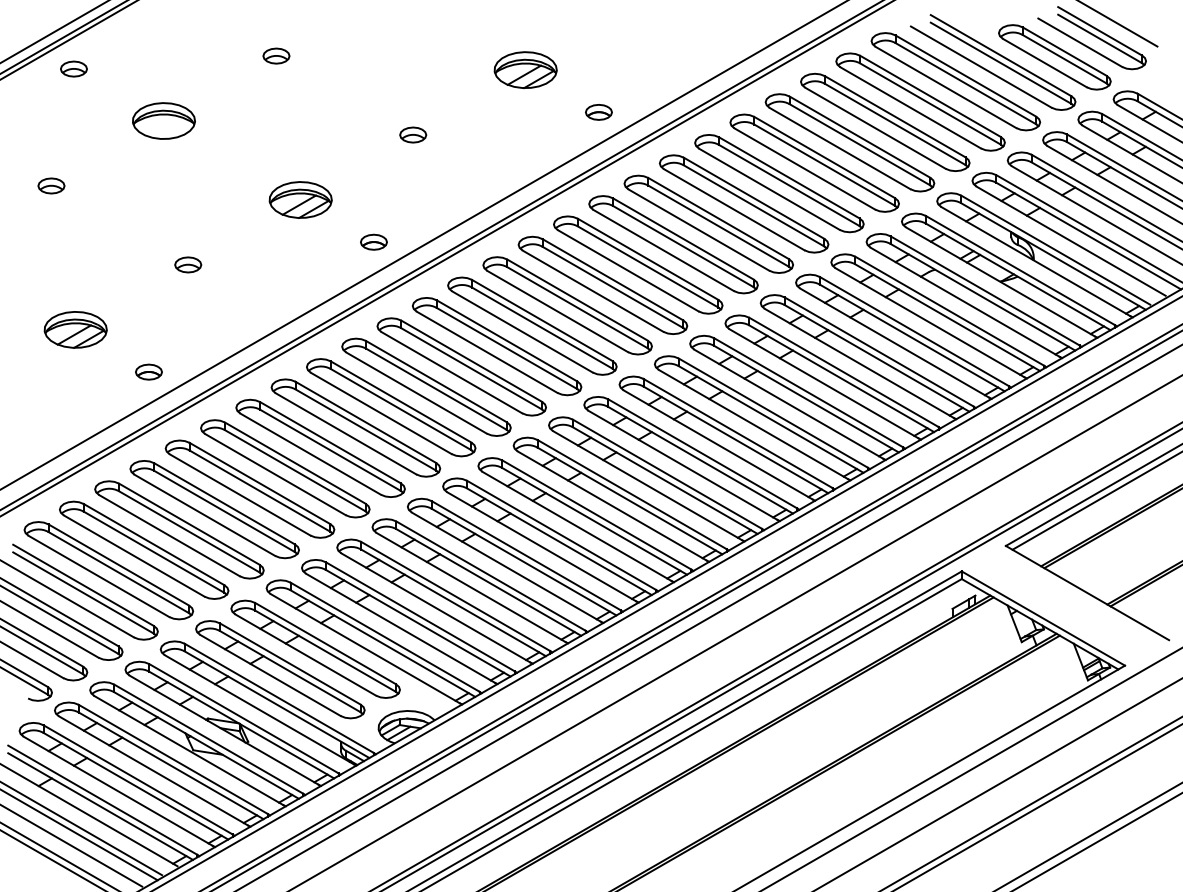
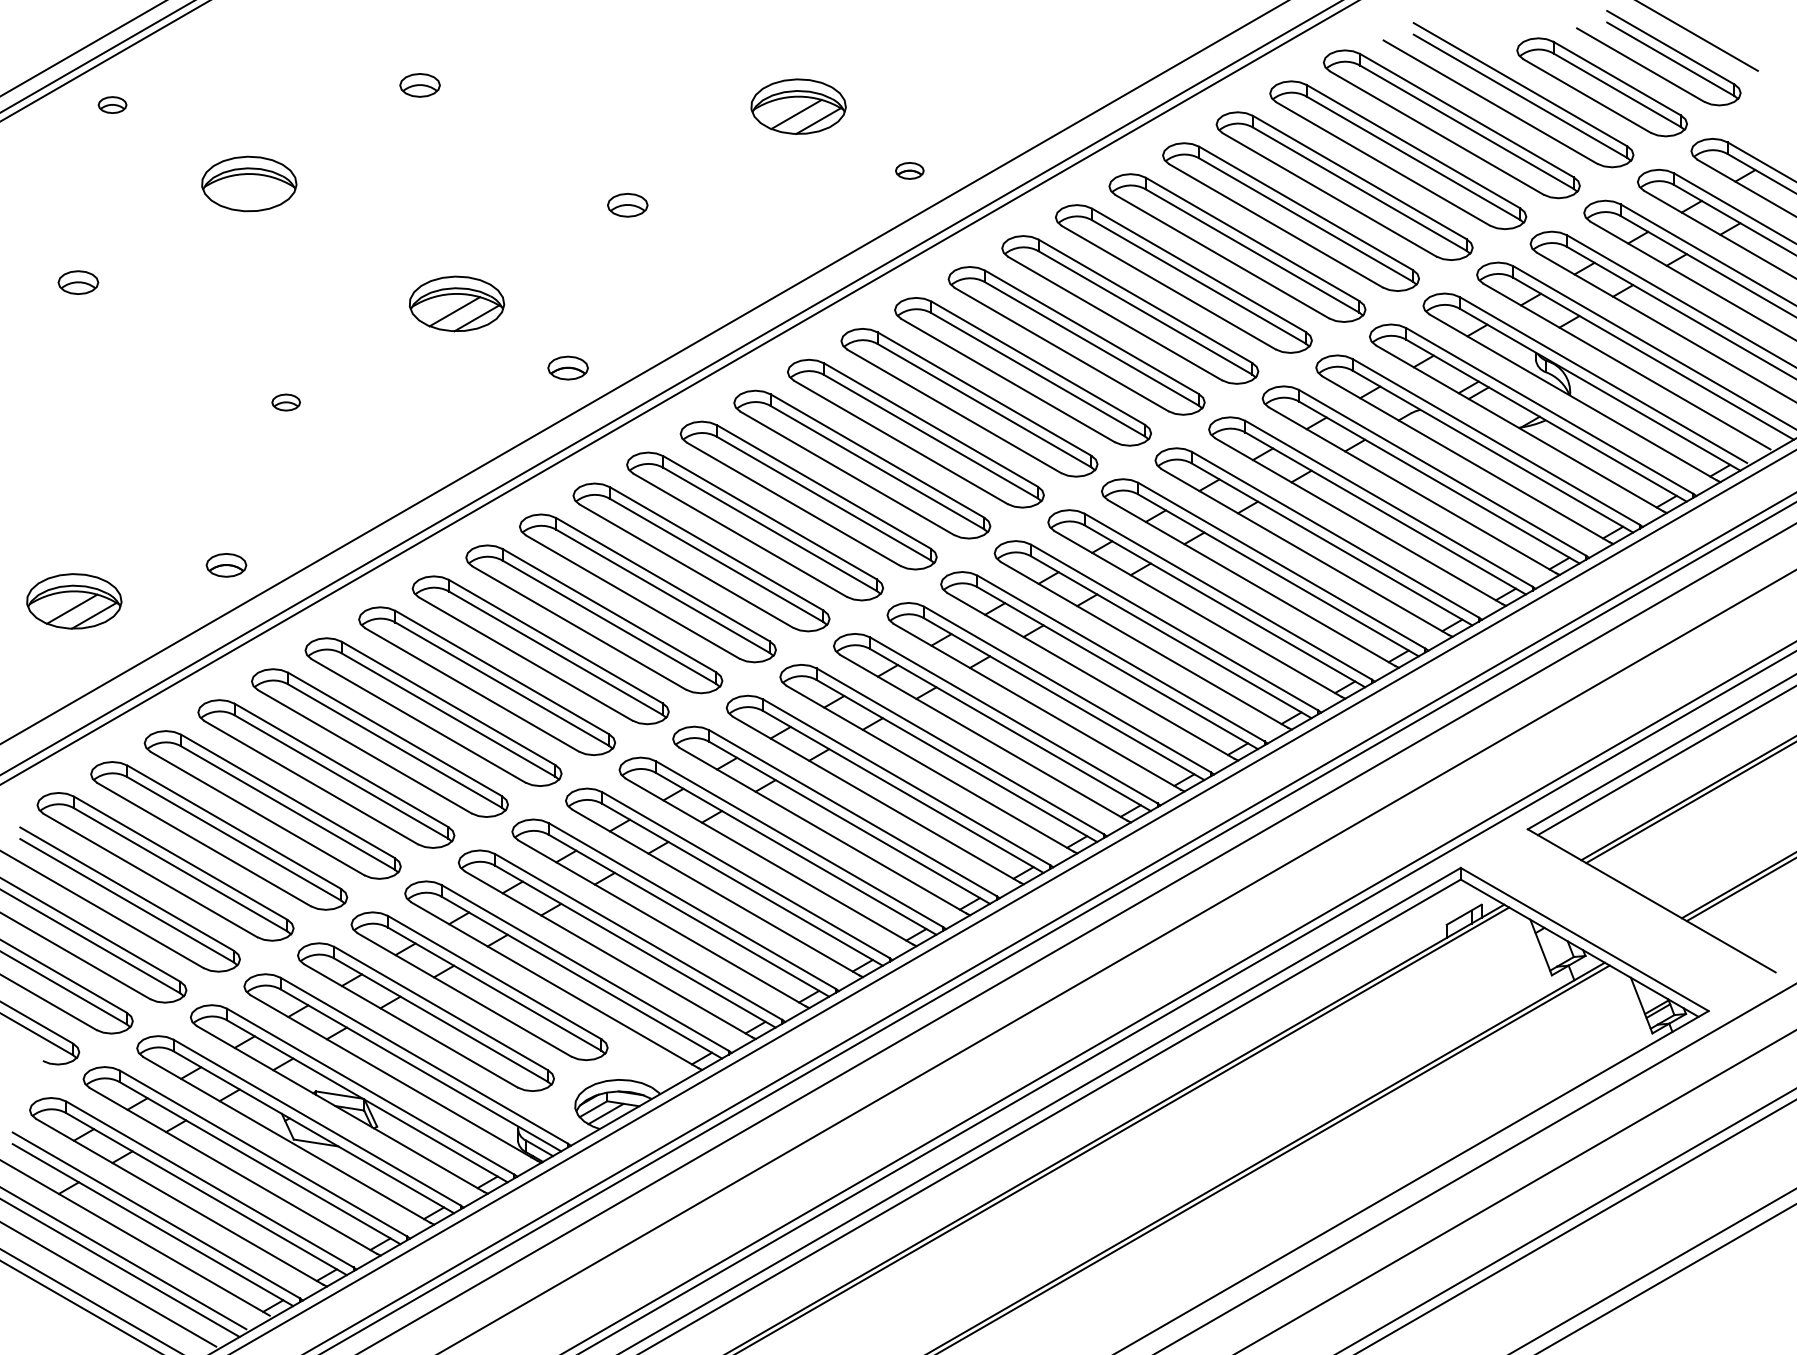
part: (73, 68) -> (111, 104), size x0.7
part: (598, 112) -> (909, 171), size x0.7
part: (188, 264) -> (286, 401), size x0.7
part: (75, 329) -> (73, 600), moved

